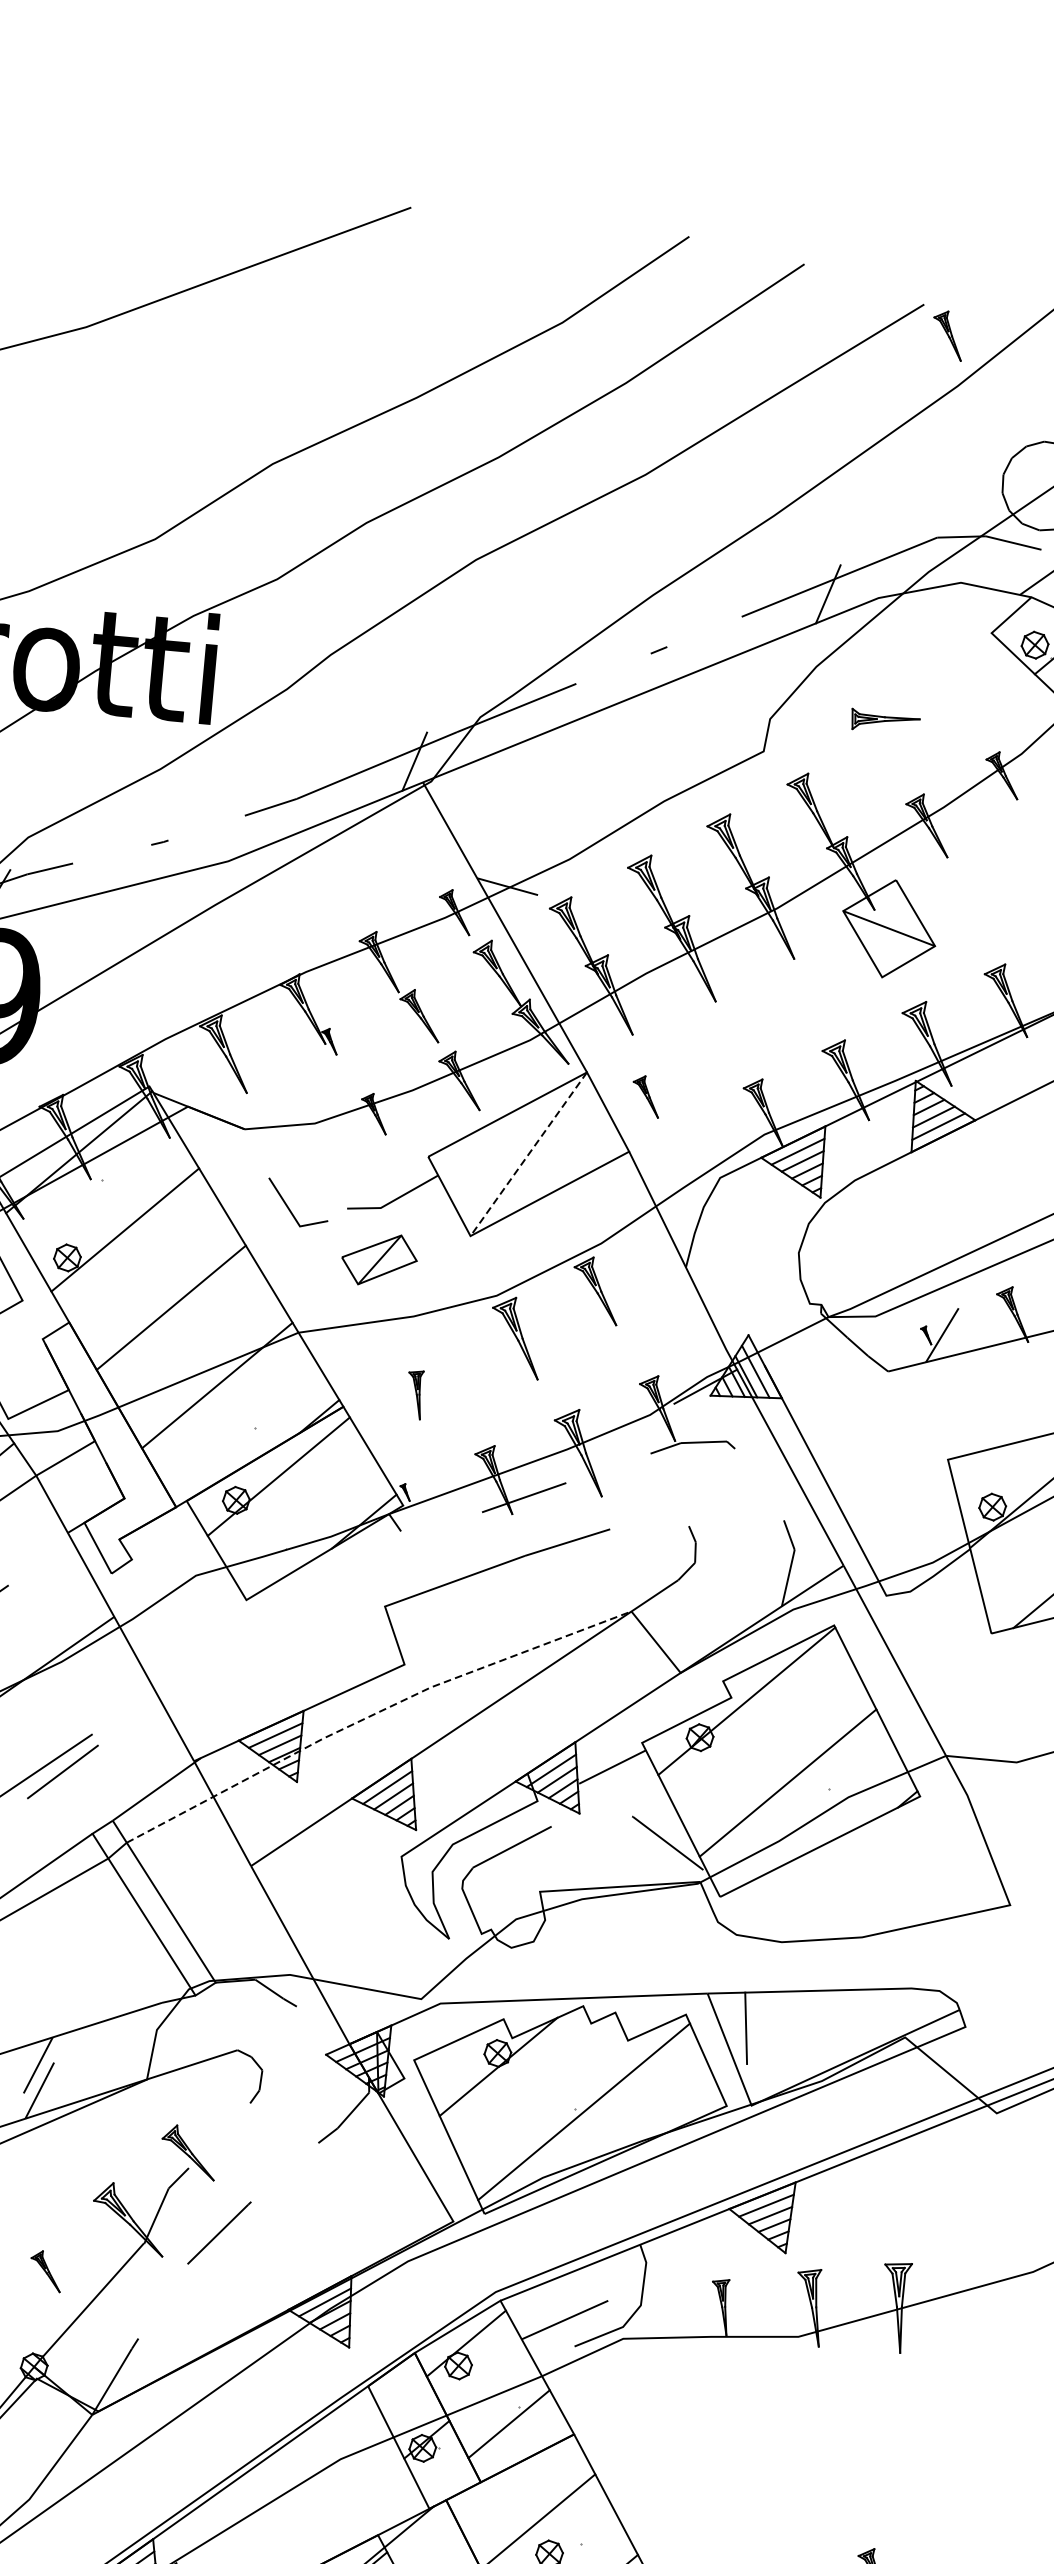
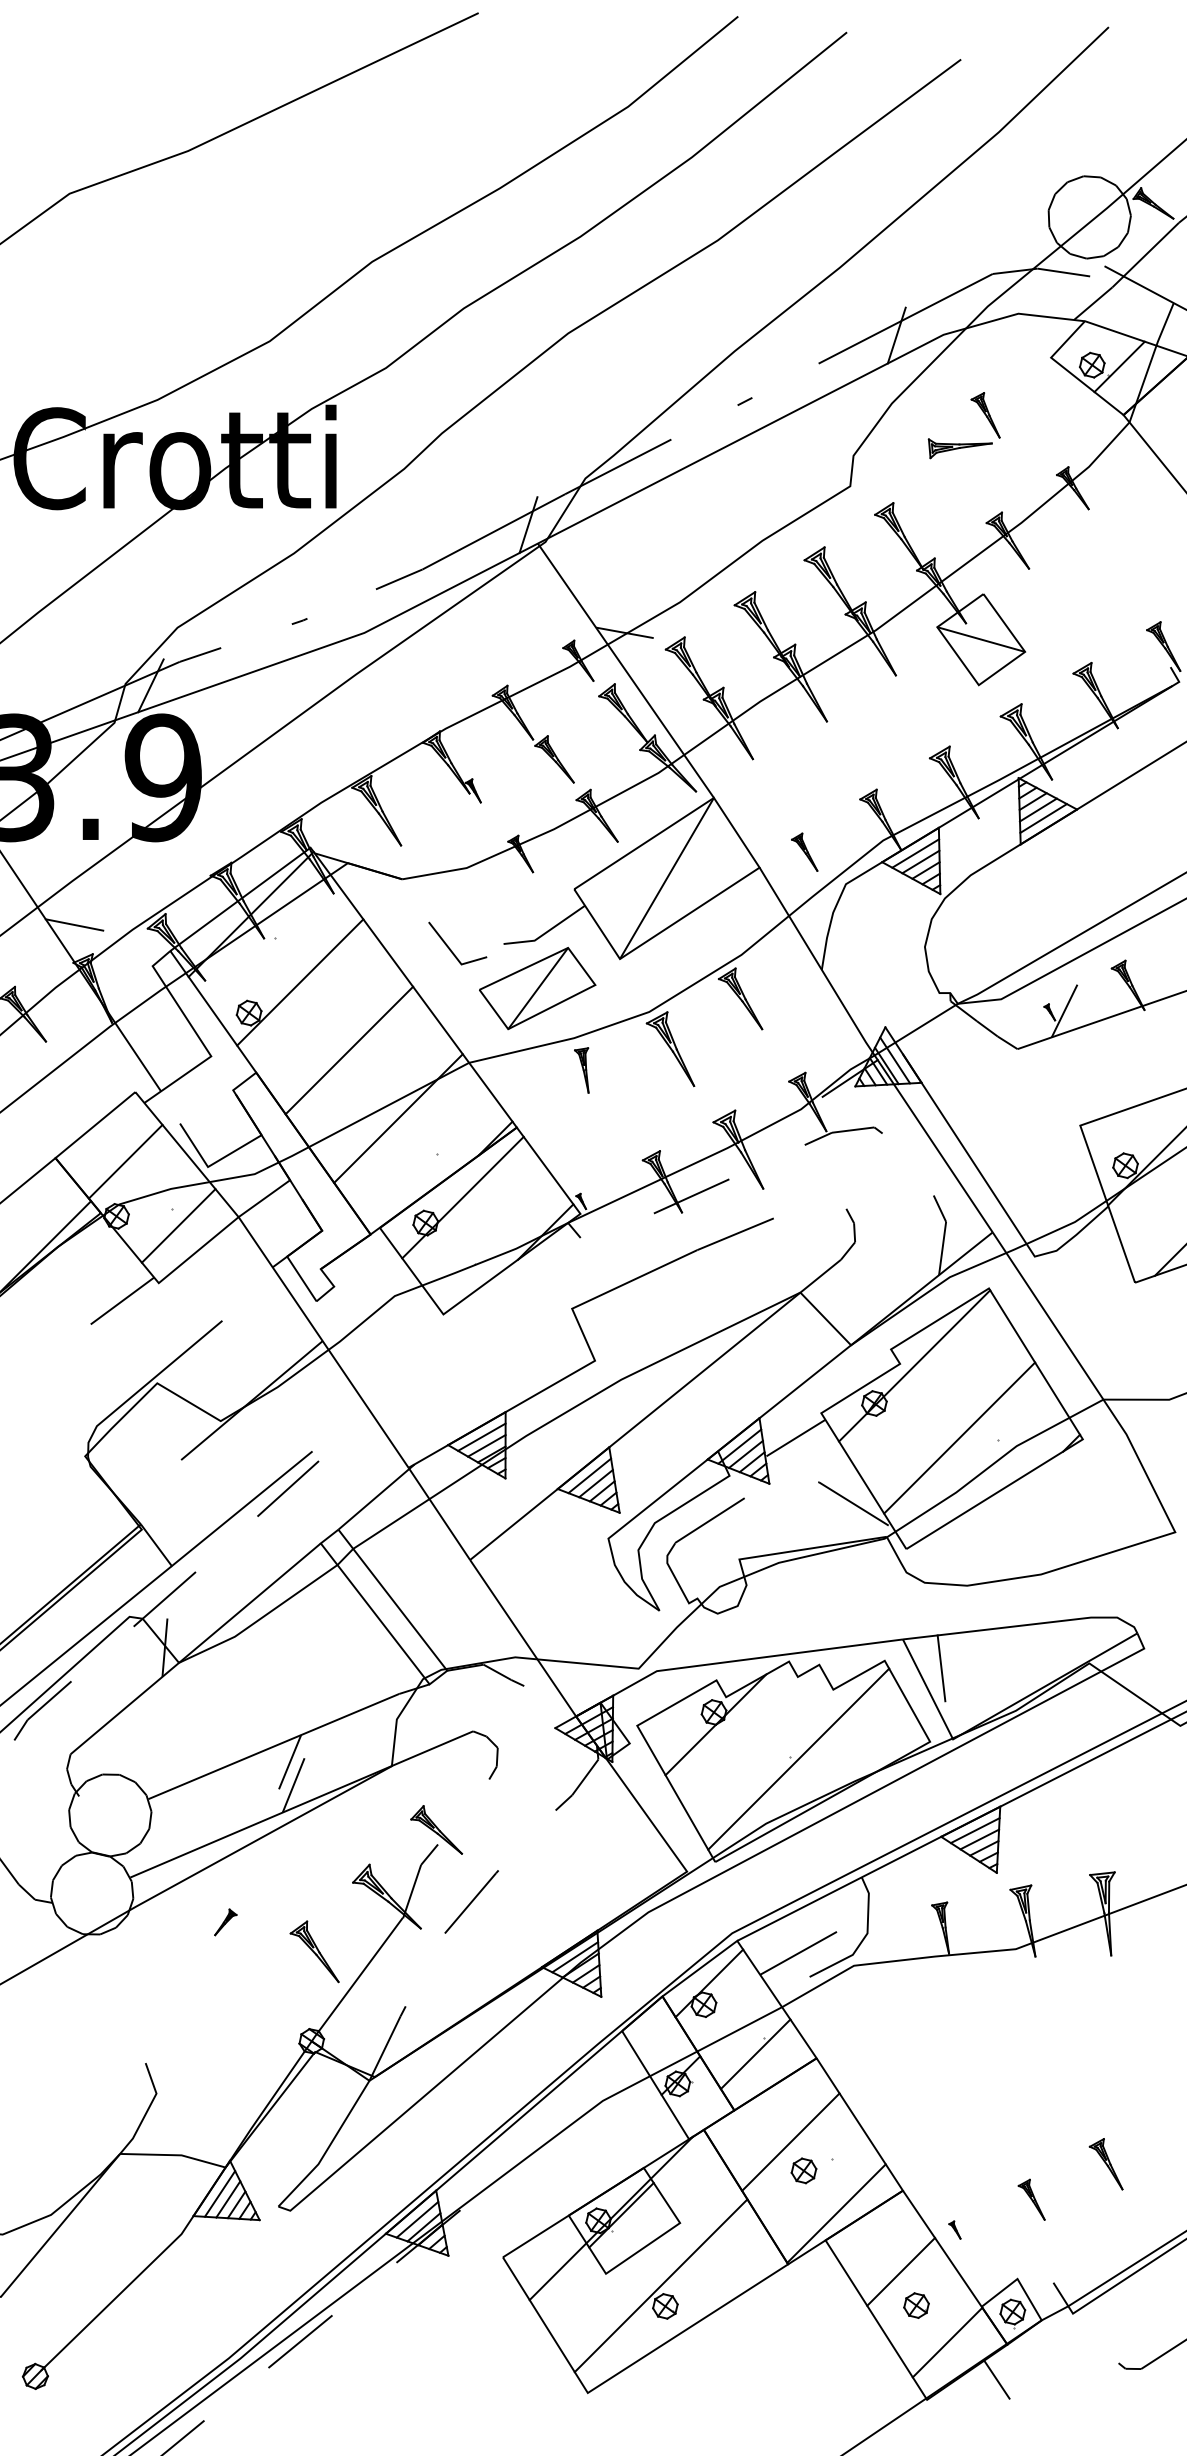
part: (947, 335) -> (985, 415), moved
part: (646, 1095) -> (804, 851), moved
line: (528, 1154) -> (666, 878), dashed -> solid
part: (379, 1259) -> (537, 988), size x1.67
part: (414, 1394) -> (581, 1070), moved
line: (373, 1714) -> (570, 1409), dashed -> solid
part: (45, 2270) -> (314, 1951), size x1.67

